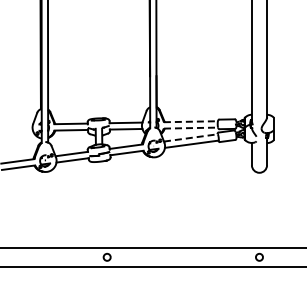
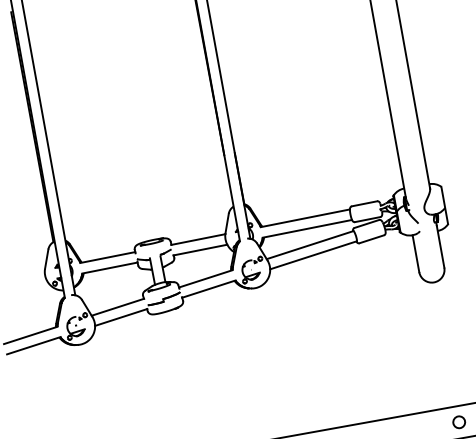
line: (191, 121) -> (306, 217), dashed -> solid
line: (191, 128) -> (308, 229), dashed -> solid
line: (191, 137) -> (311, 244), dashed -> solid

